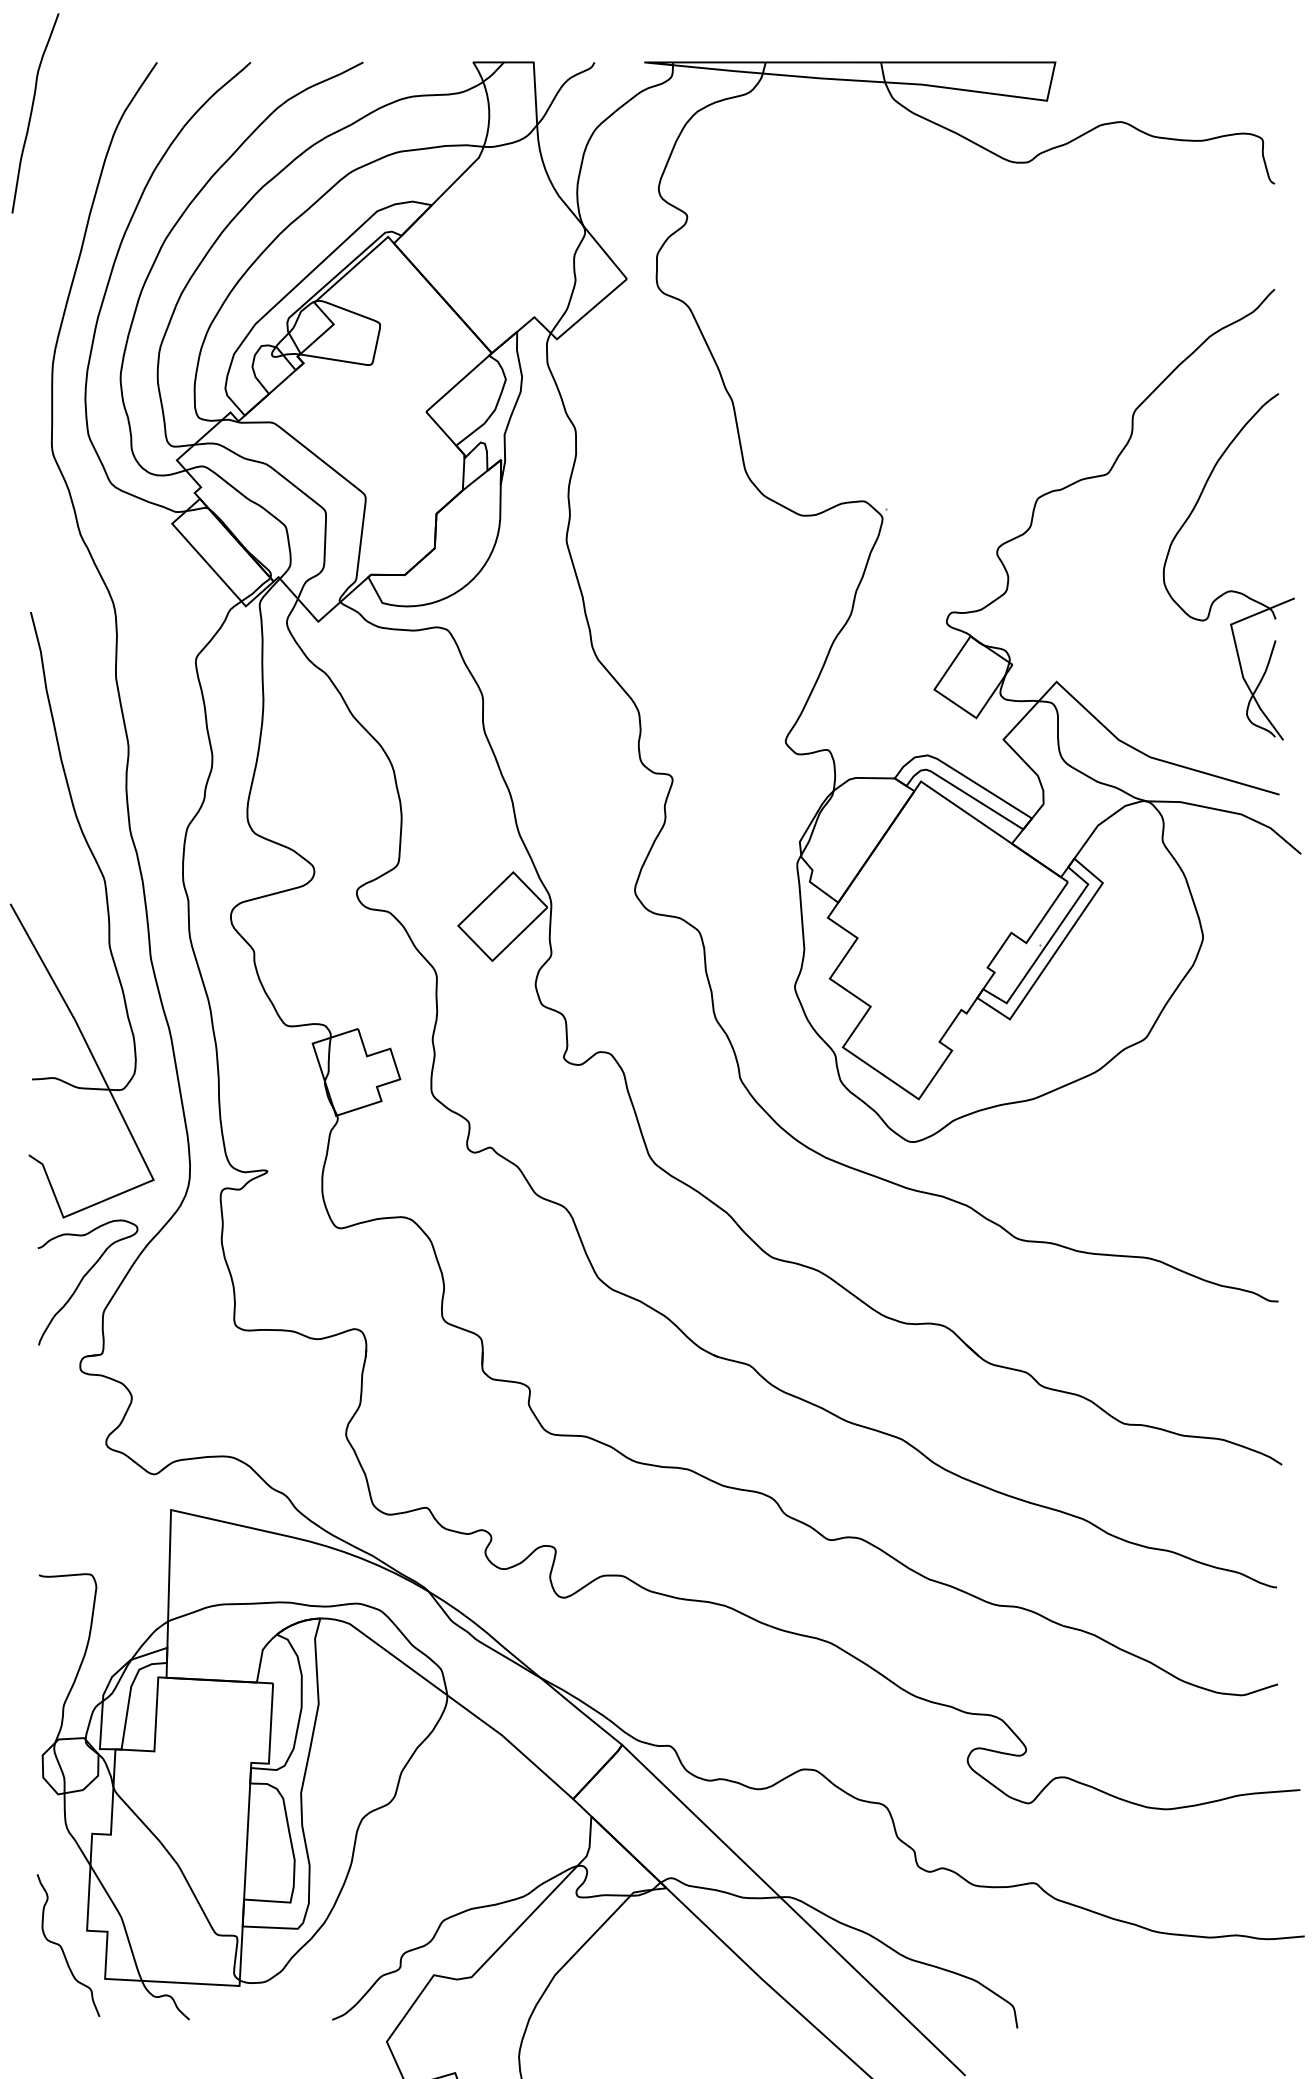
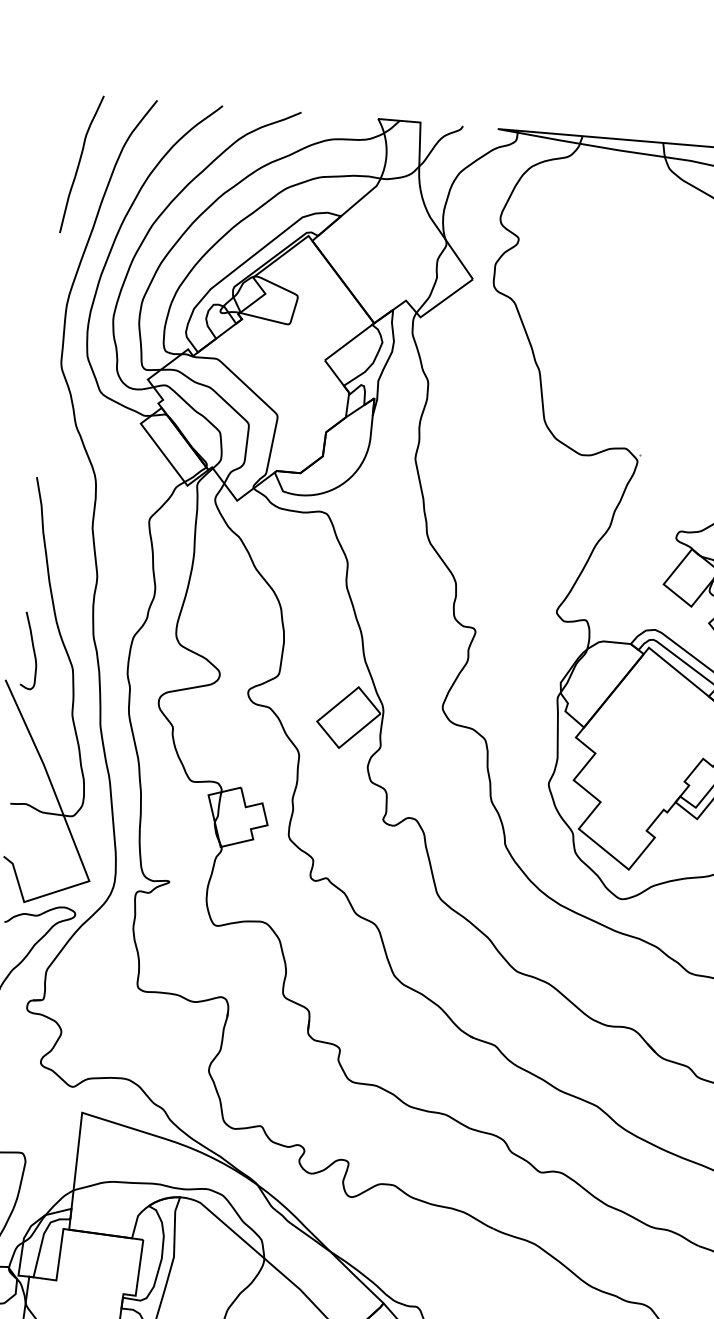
curve: (32, 113) -> (79, 164), moved
curve: (46, 859) -> (33, 650), added

